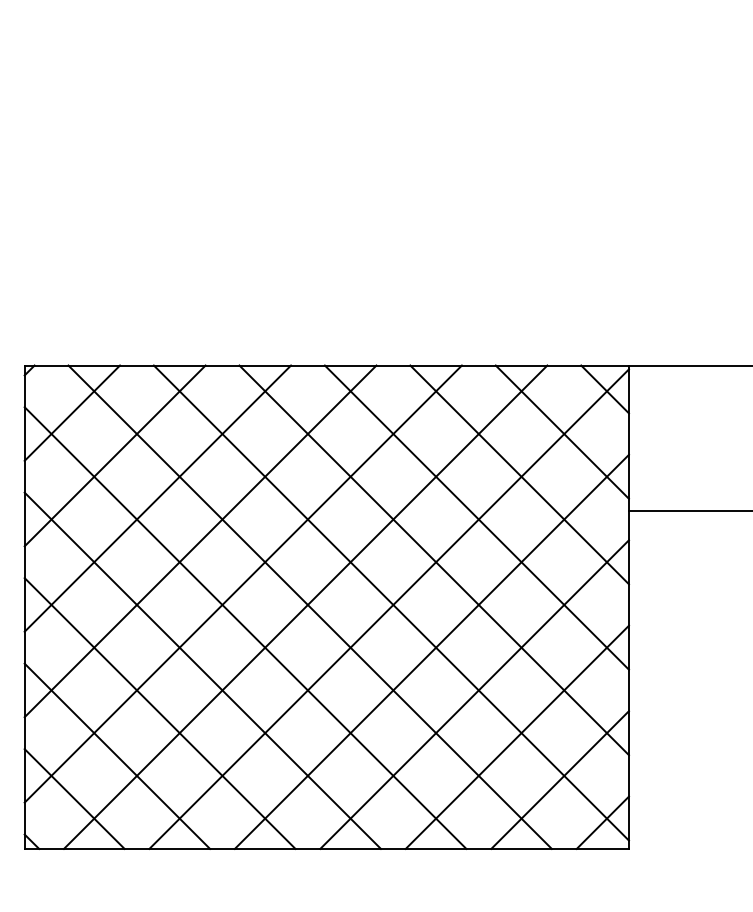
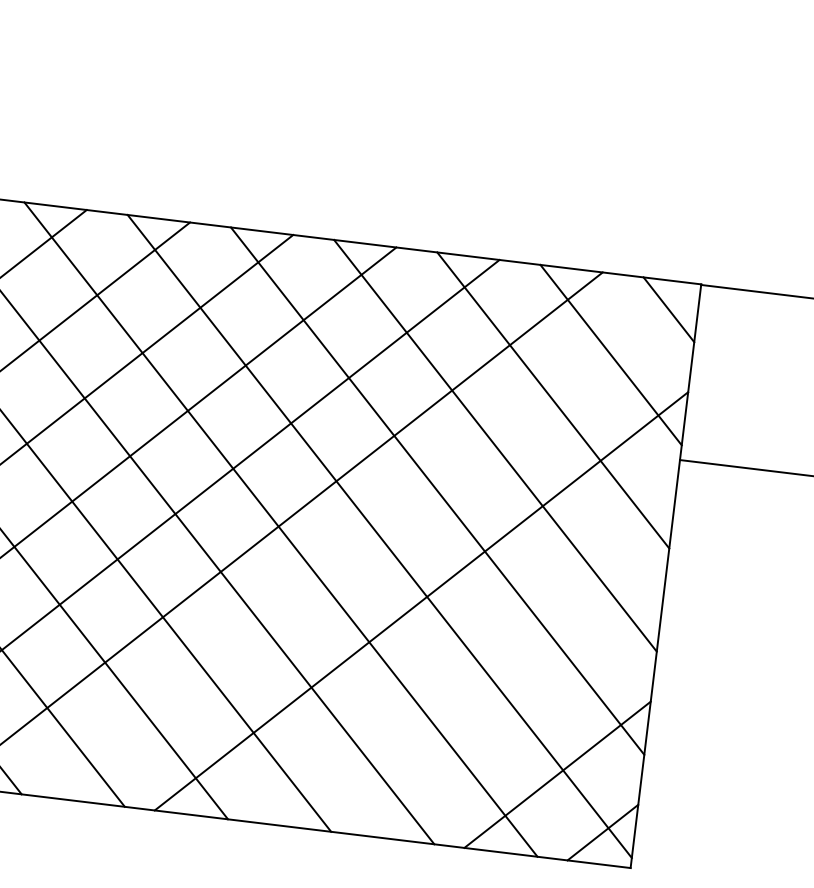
line: (388, 608) -> (375, 542), removed
line: (474, 694) -> (466, 659), removed
line: (516, 736) -> (511, 715), removed

